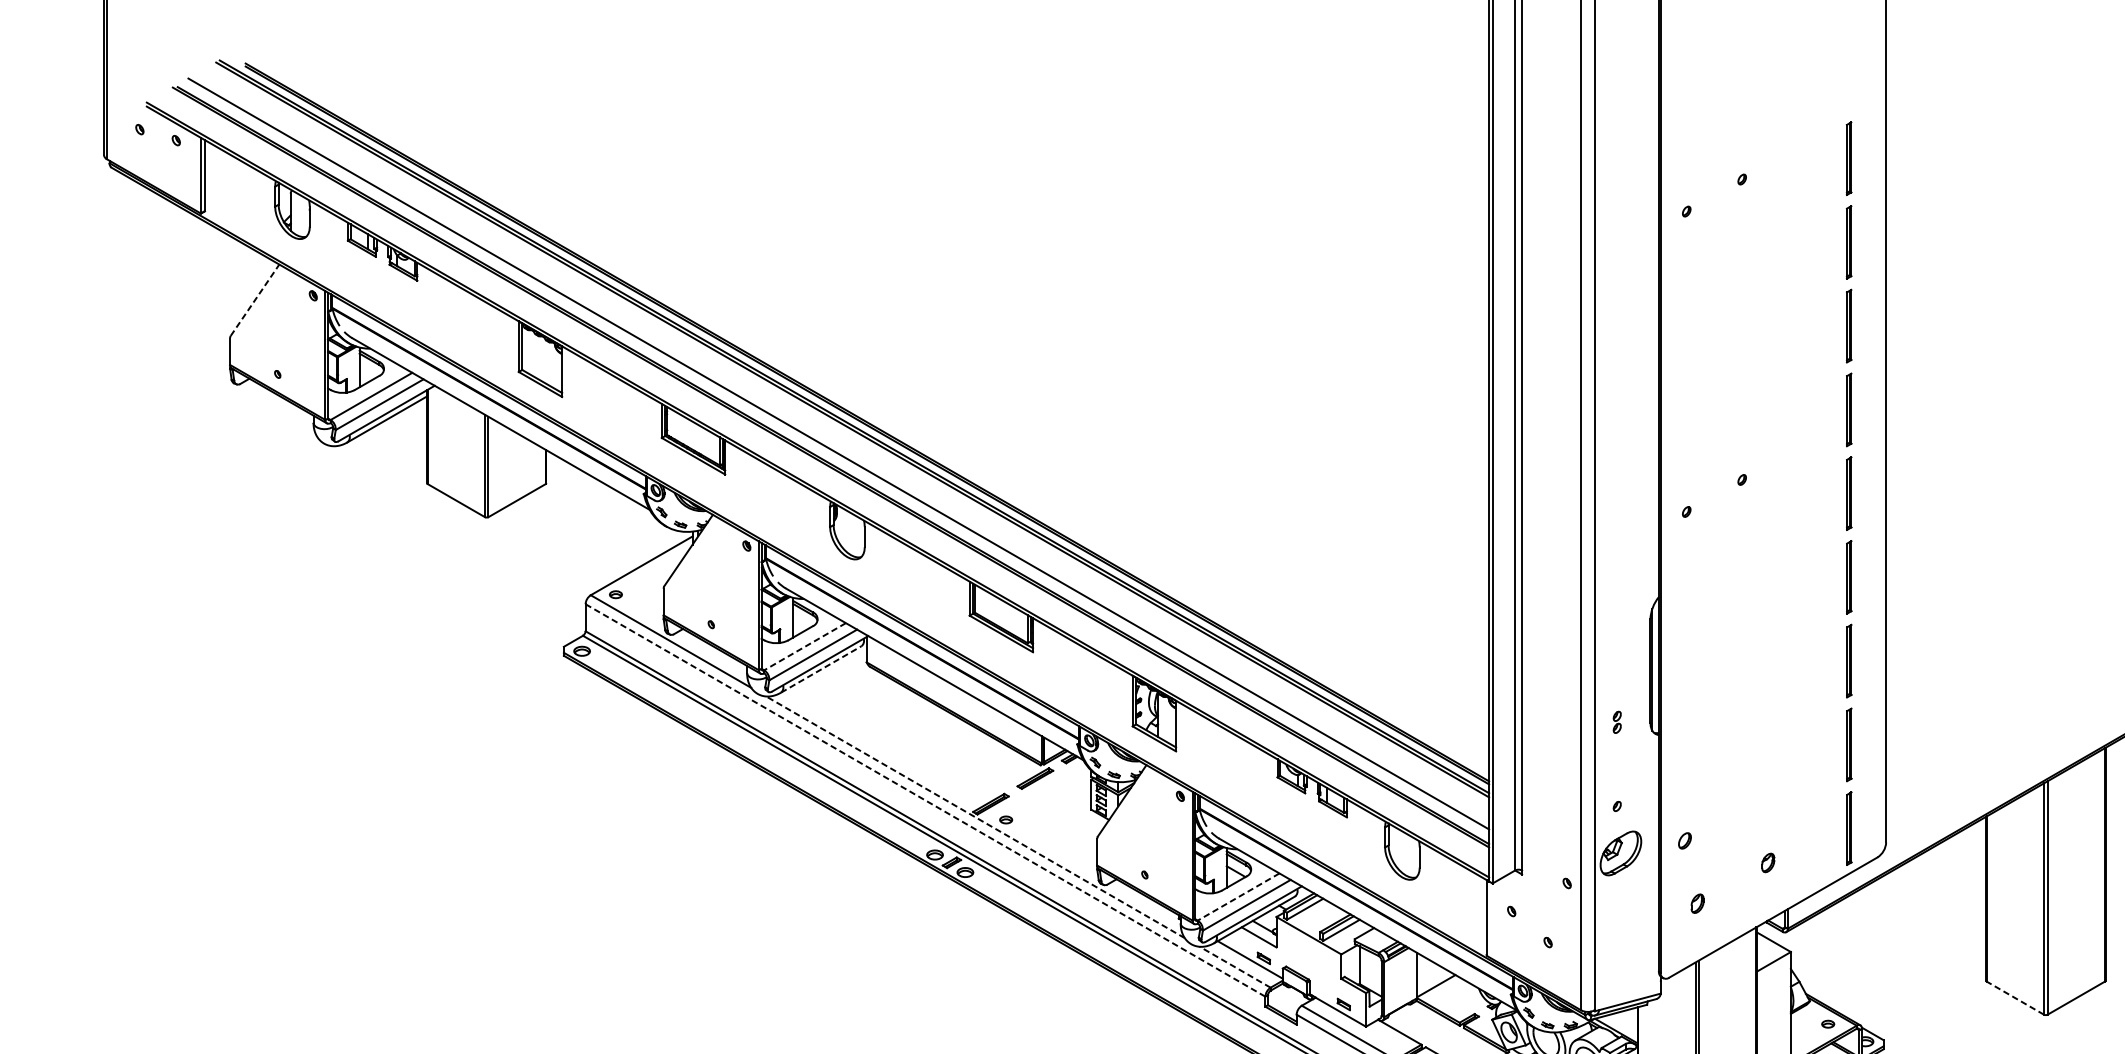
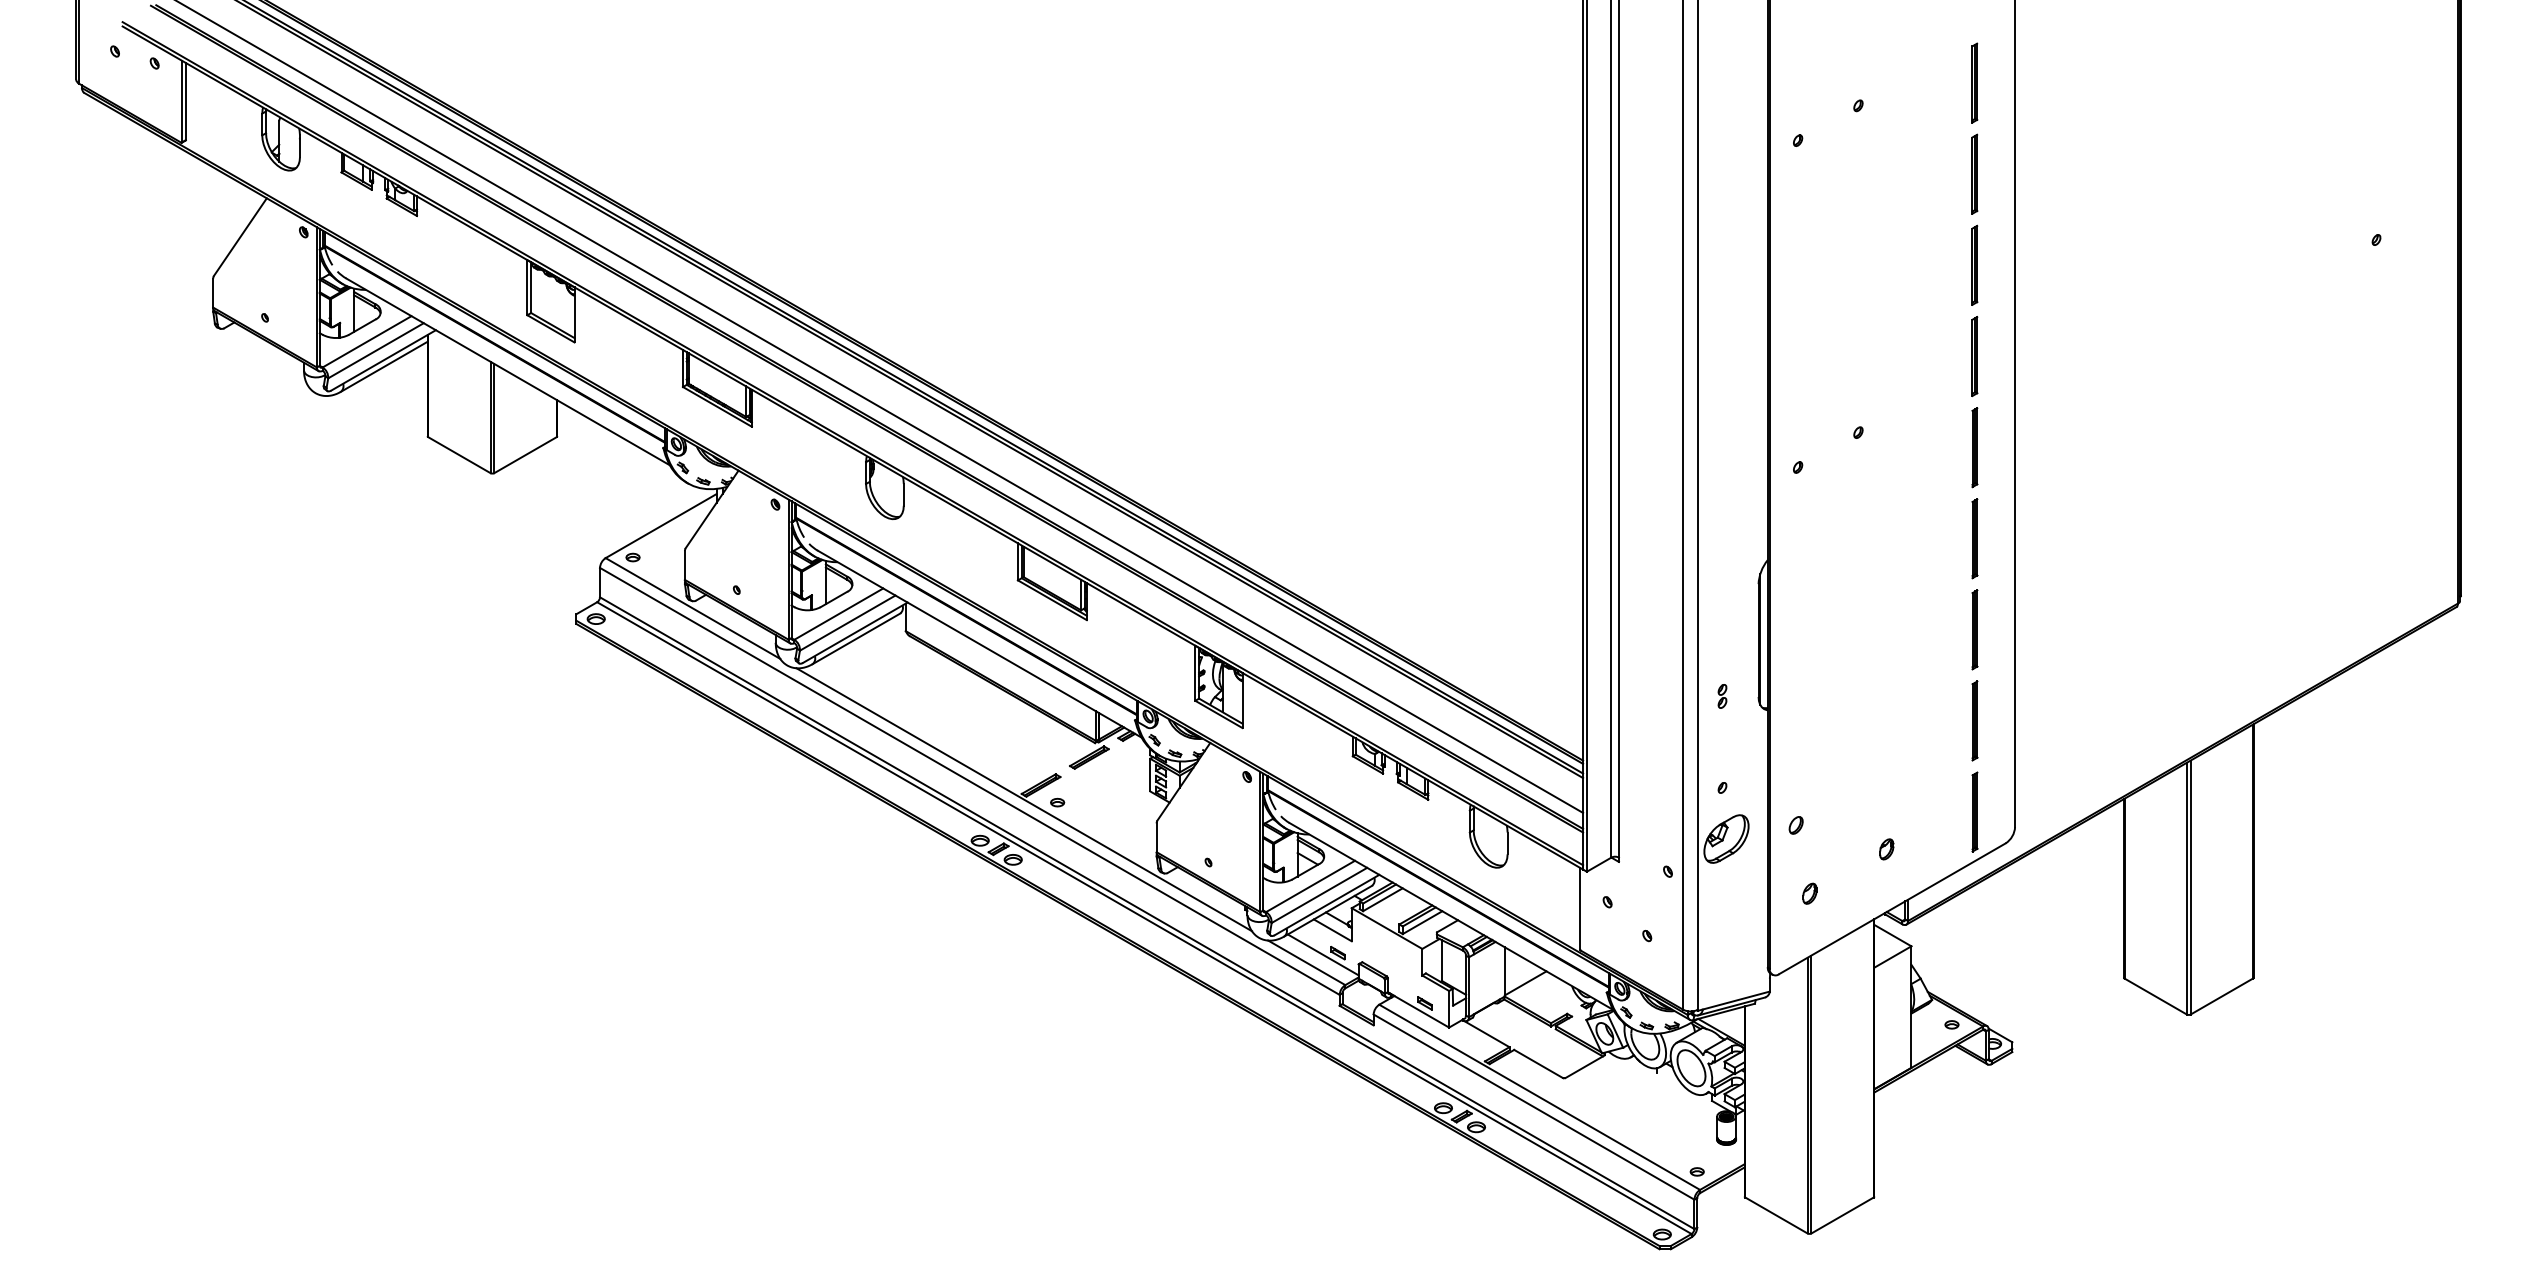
line: (255, 300) -> (240, 237), dashed -> solid
line: (804, 647) -> (838, 614), dashed -> solid
line: (821, 669) -> (856, 638), dashed -> solid
line: (926, 800) -> (970, 781), dashed -> solid
line: (974, 817) -> (1023, 799), dashed -> solid
line: (1238, 897) -> (1310, 886), dashed -> solid
line: (1234, 966) -> (1306, 962), dashed -> solid
line: (2015, 998) -> (2155, 996), dashed -> solid

